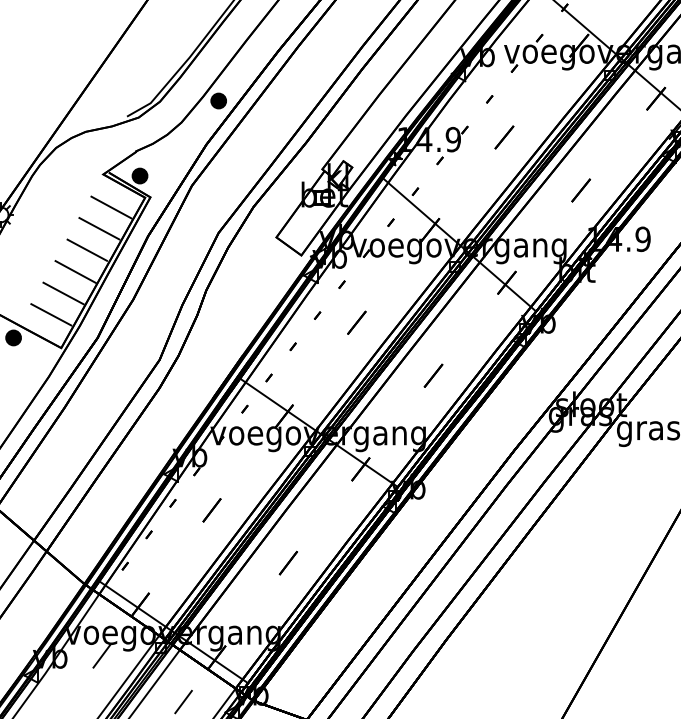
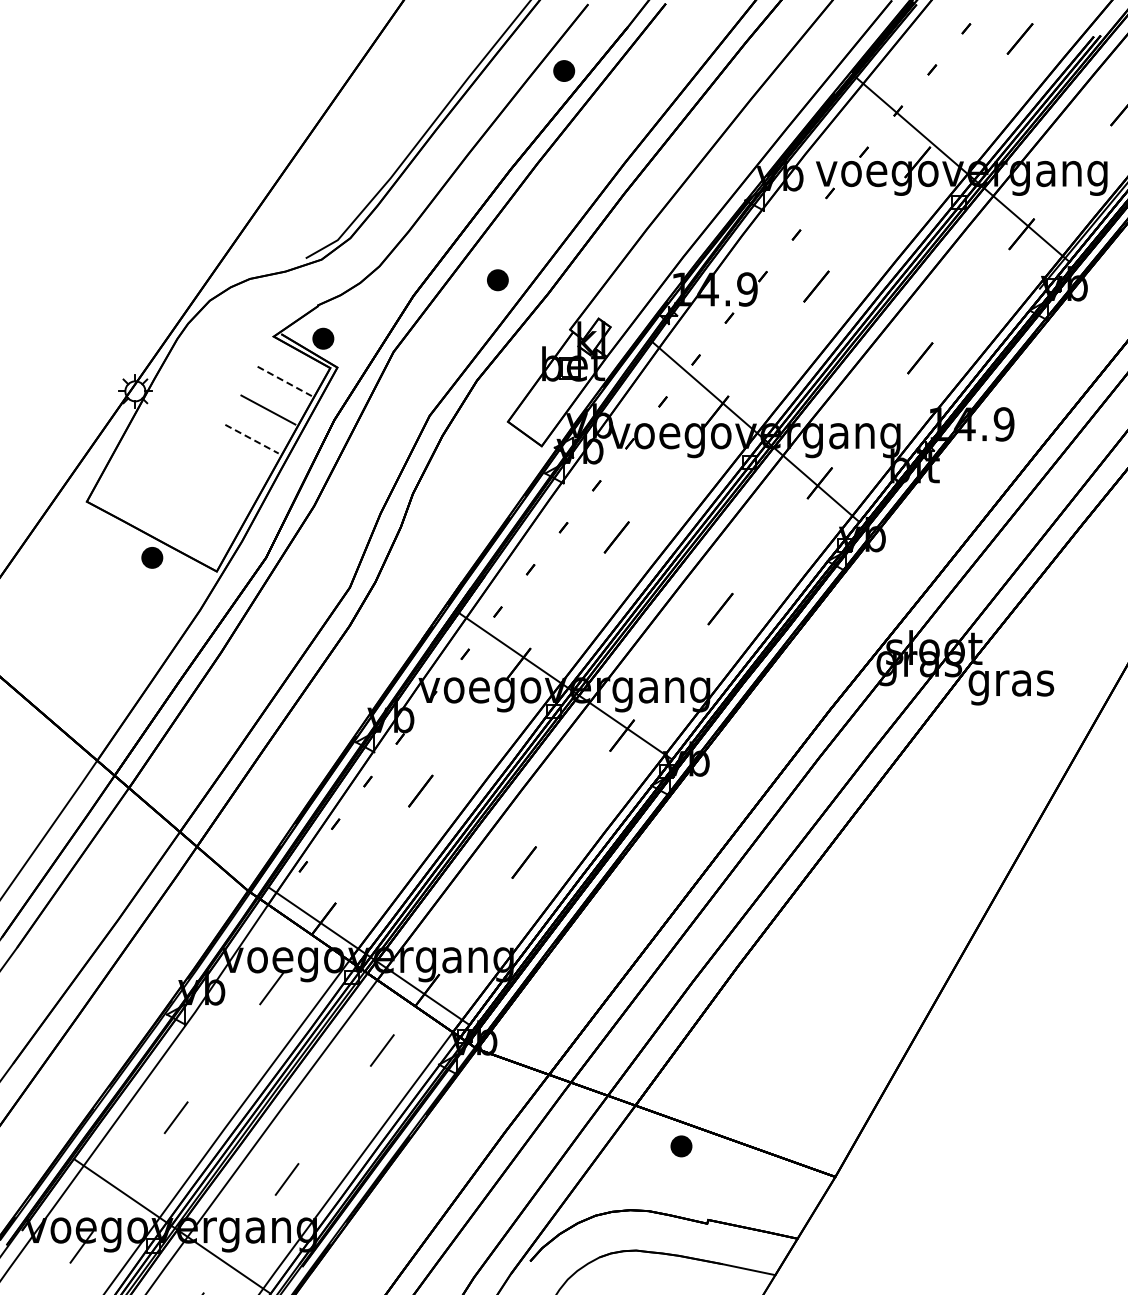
part: (218, 101) -> (497, 280), moved
line: (111, 207) -> (284, 381), solid -> dashed
line: (87, 250) -> (252, 439), solid -> dashed
line: (75, 271) -> (236, 468), removed
line: (63, 293) -> (219, 497), removed
line: (51, 314) -> (203, 526), removed

